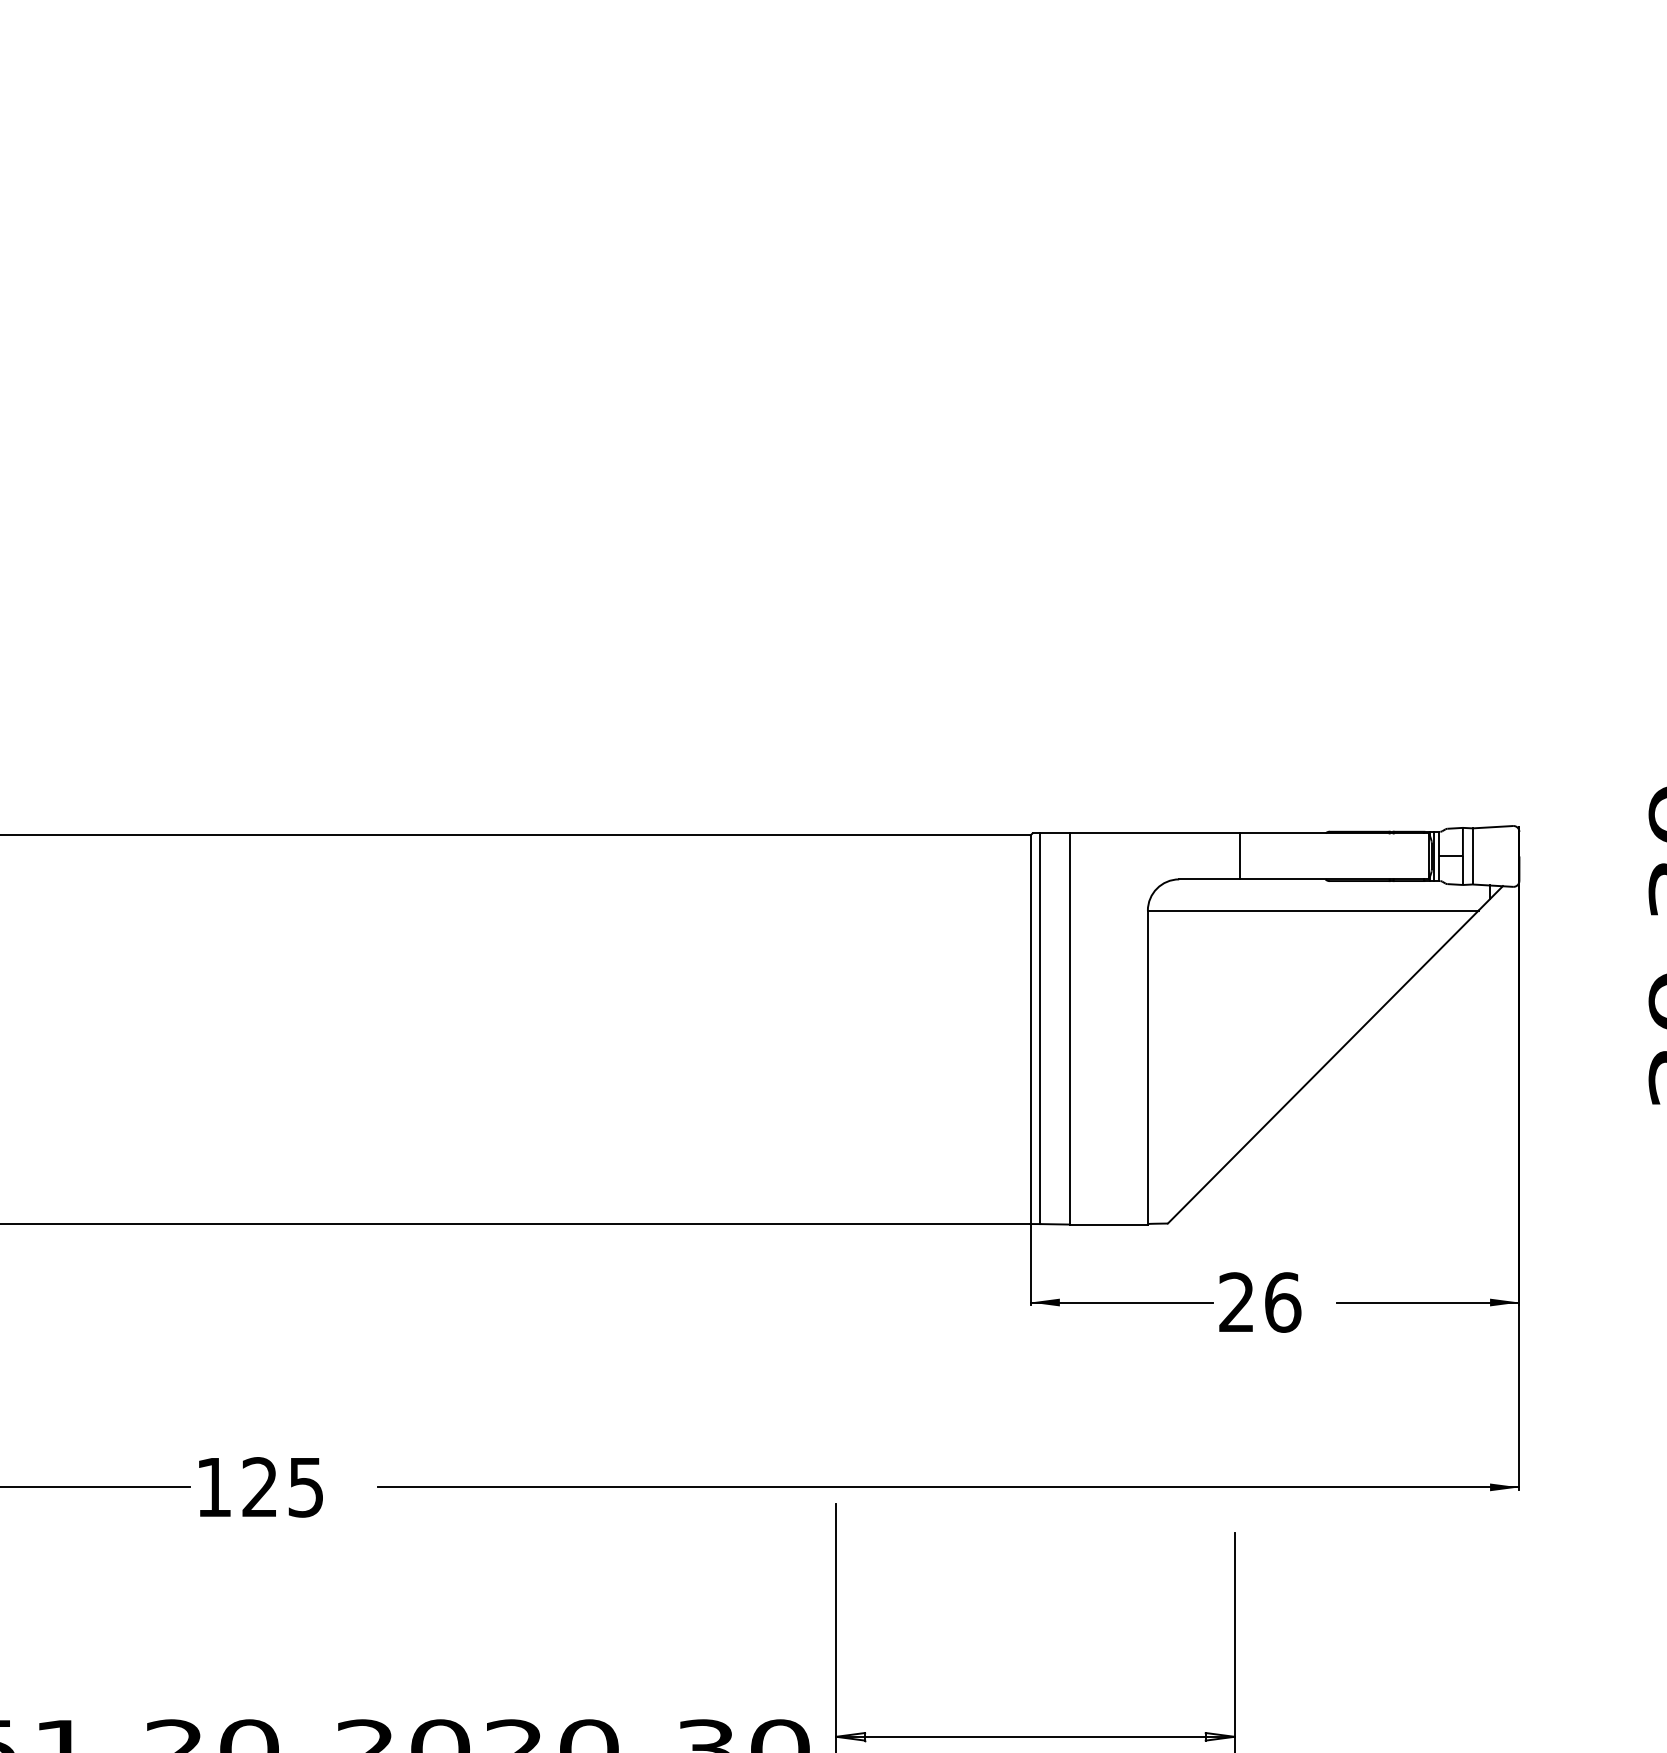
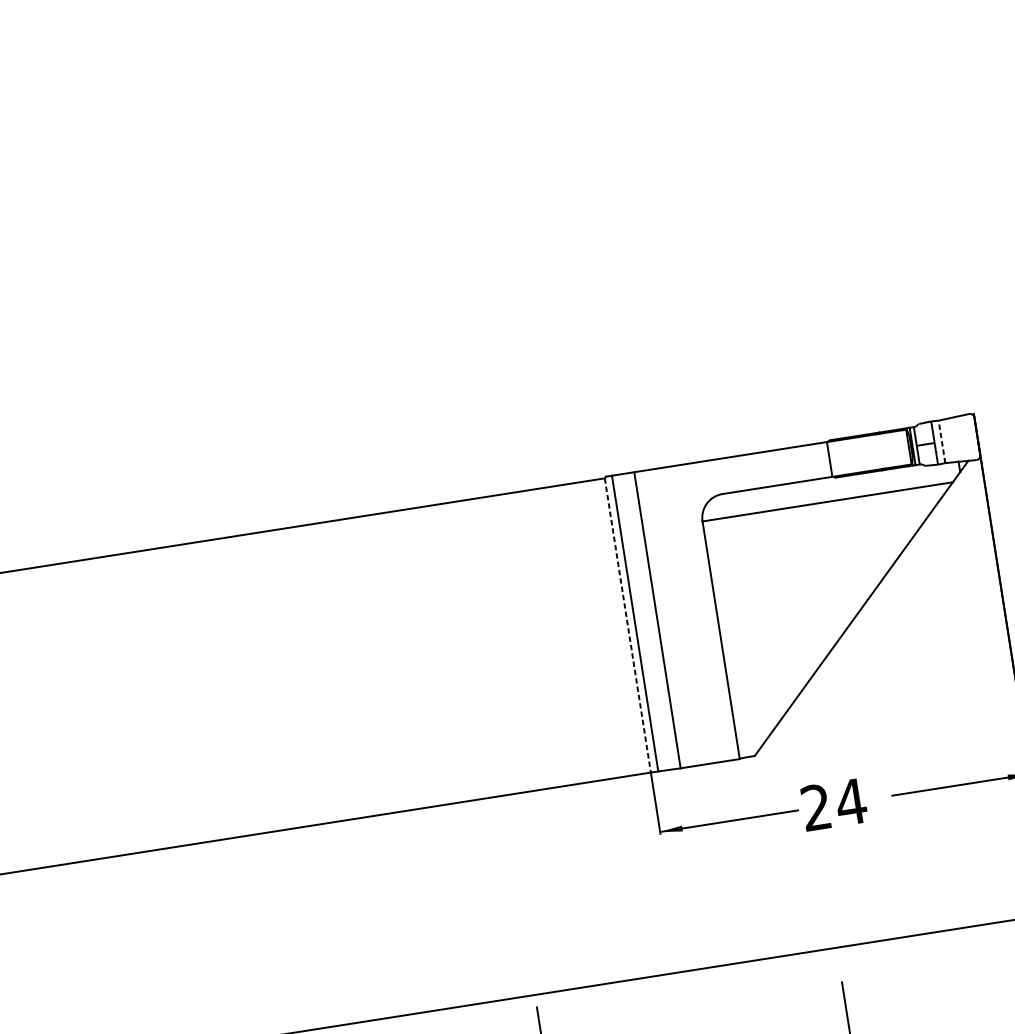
line: (1472, 855) -> (941, 441), solid -> dashed
line: (1240, 856) -> (829, 459), moved
line: (1030, 1030) -> (627, 626), solid -> dashed
text: (1282, 1302) -> (850, 802), 26 -> 24

